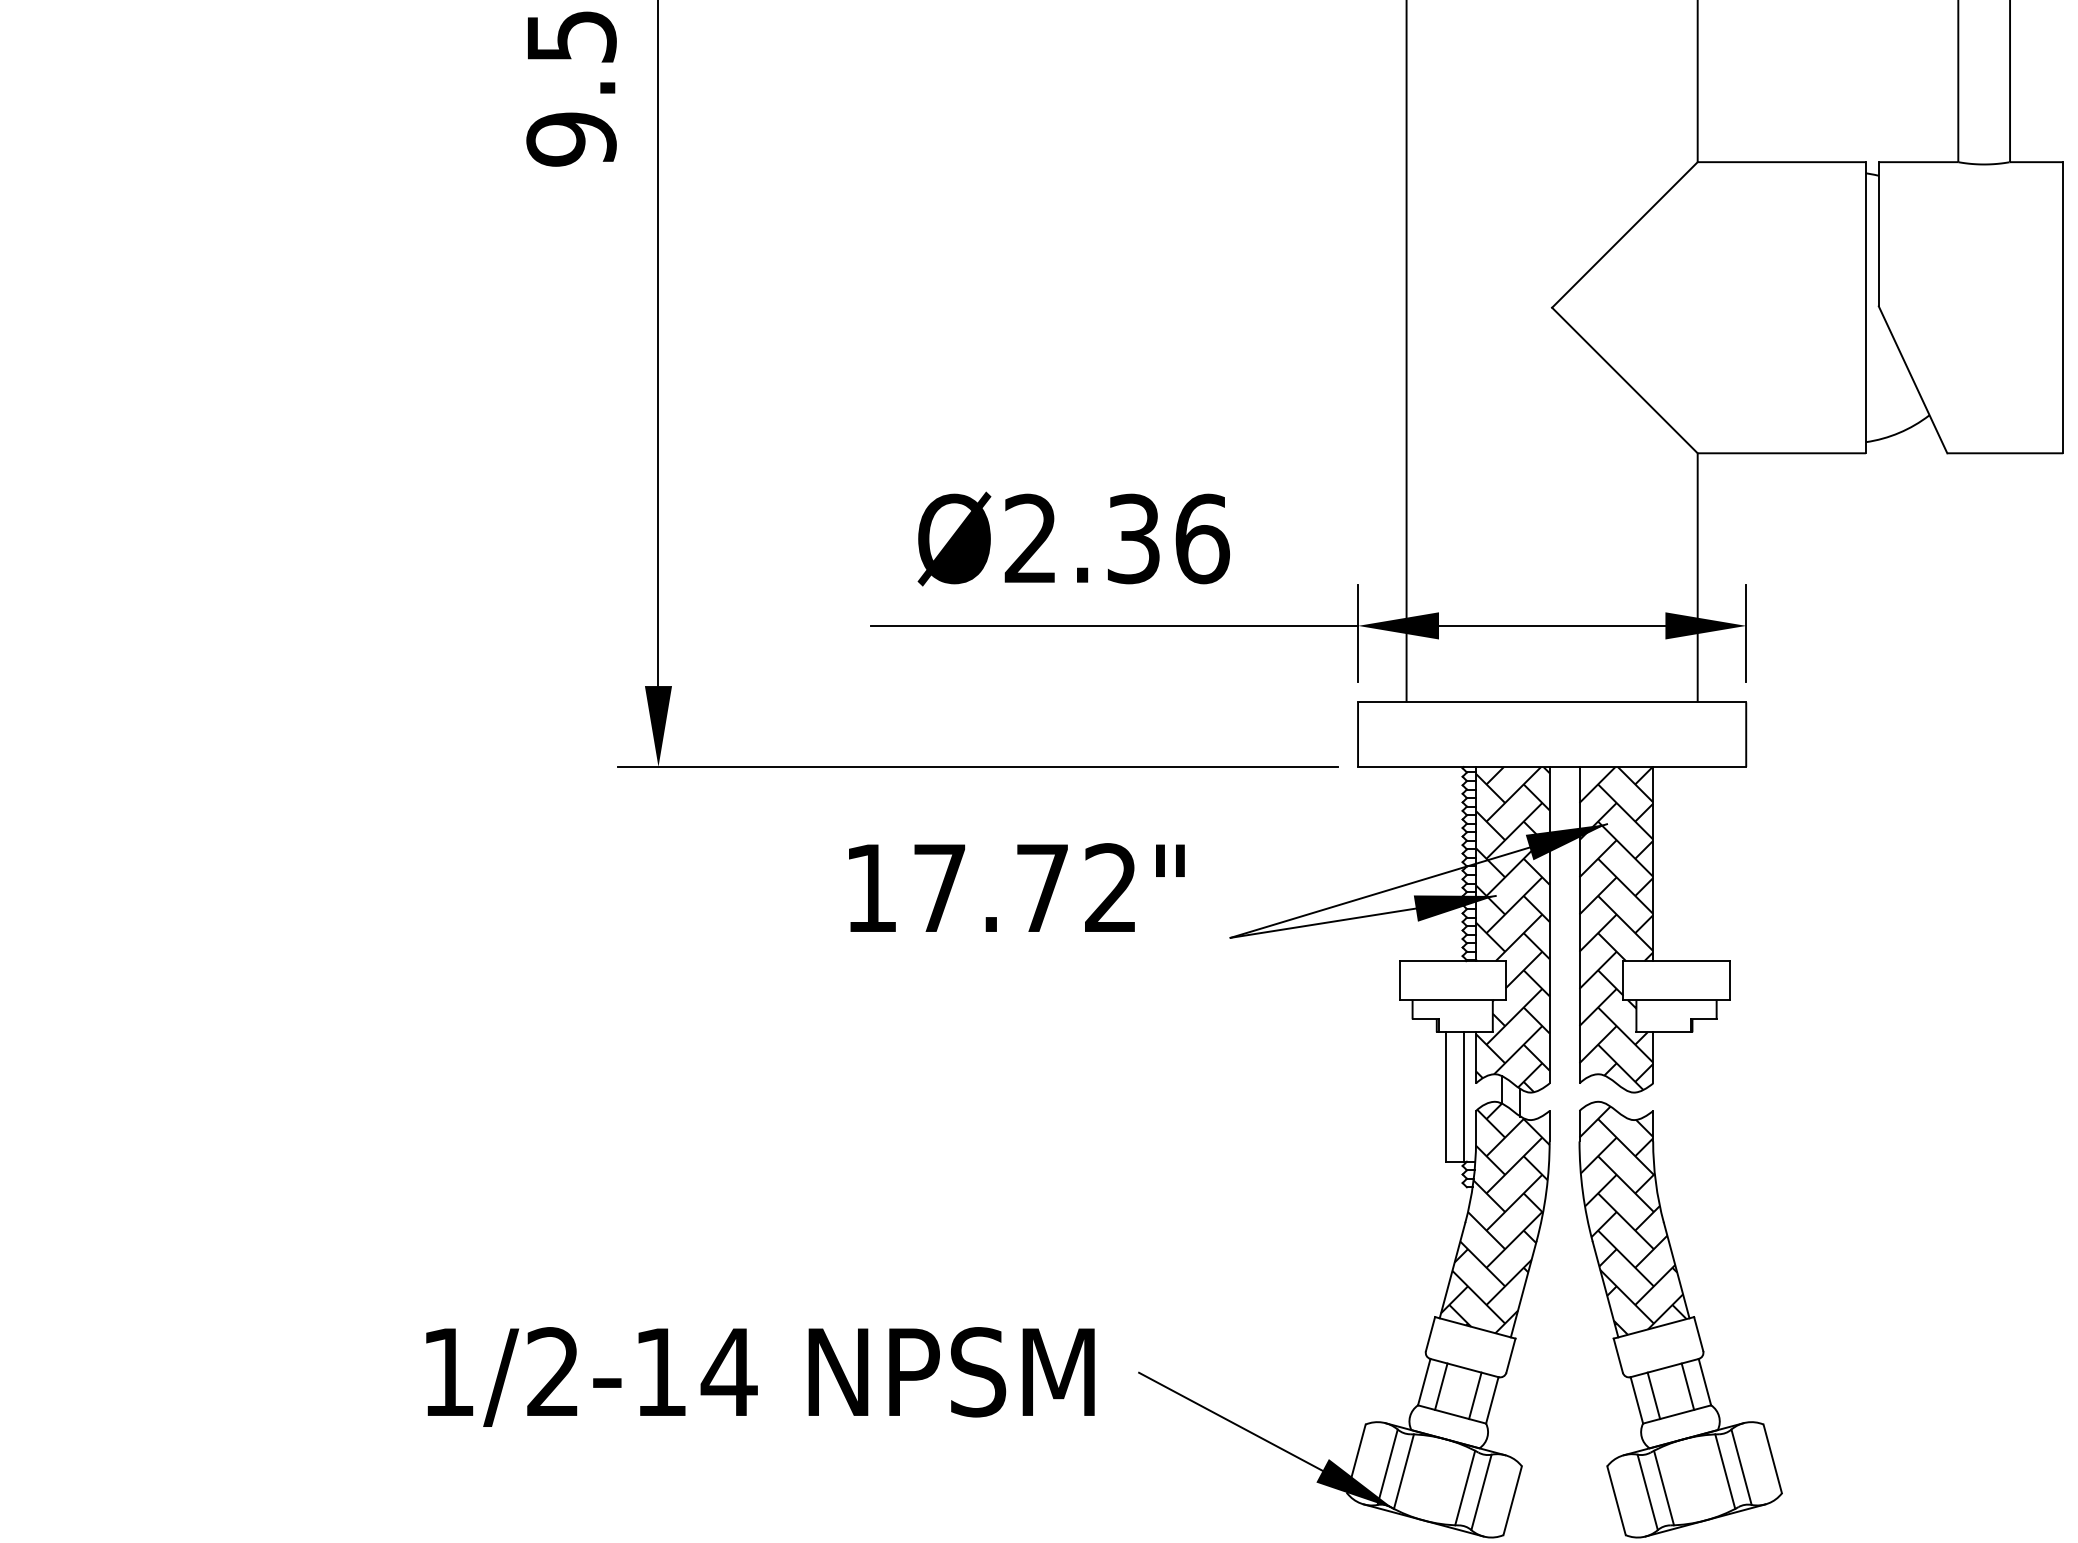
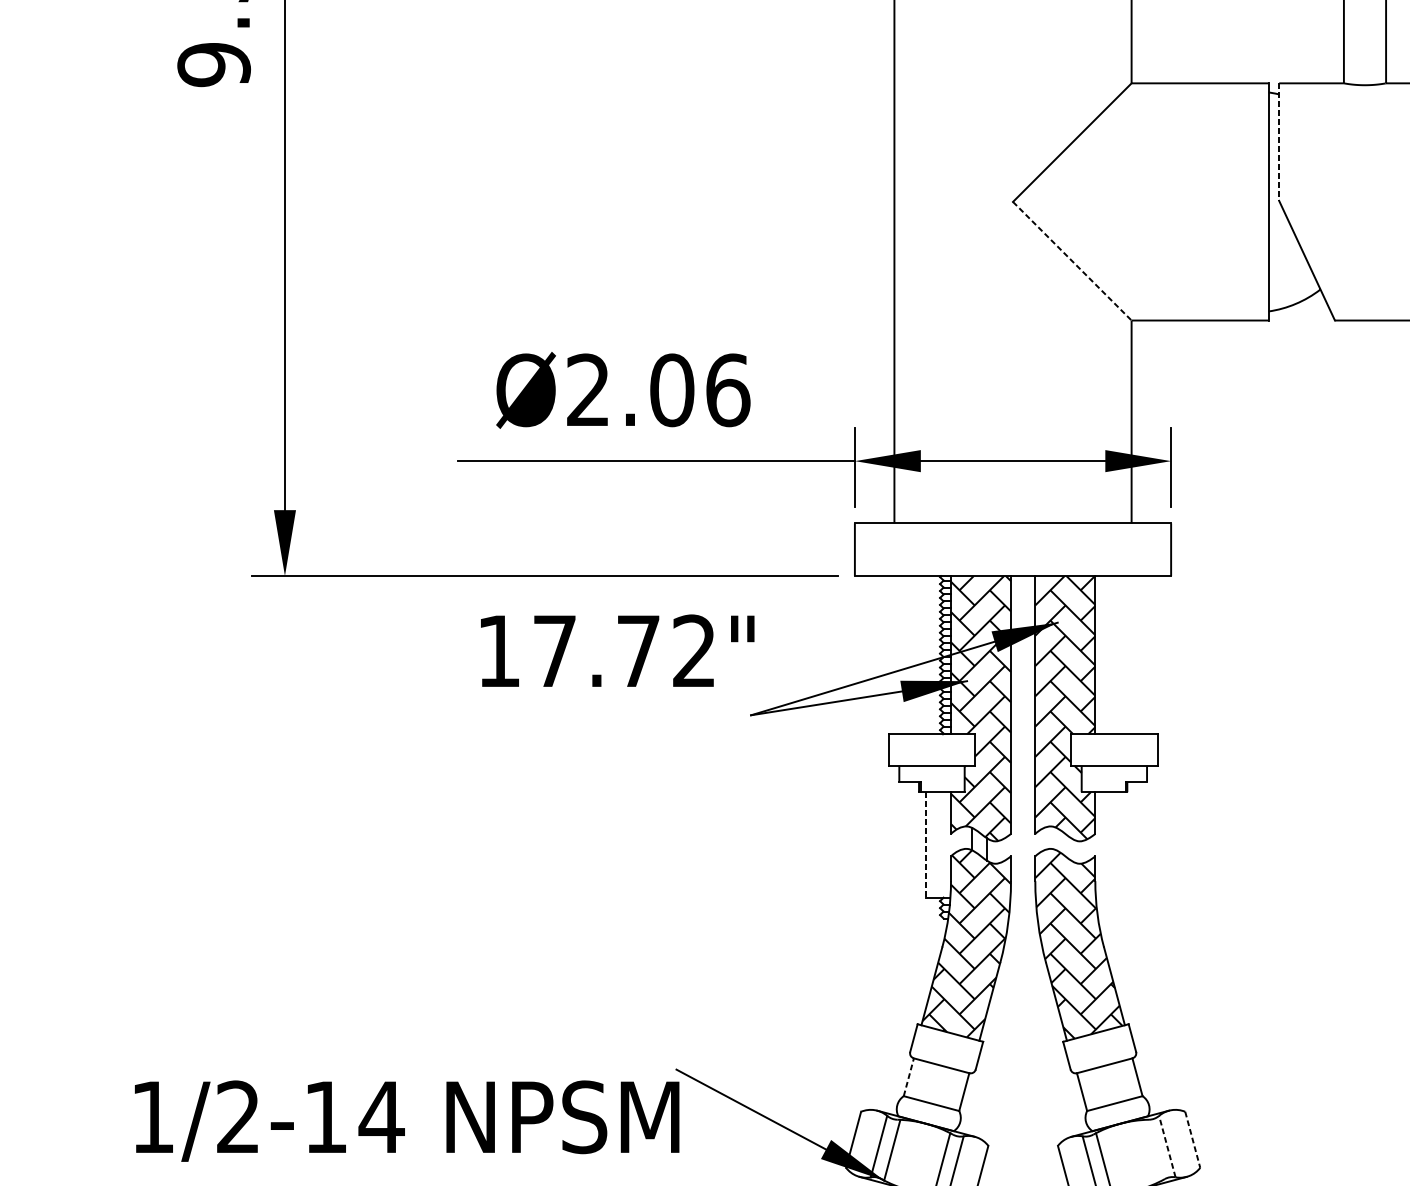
line: (1878, 234) -> (1278, 142), solid -> dashed
line: (1624, 380) -> (1071, 261), solid -> dashed
text: (1133, 538) -> (671, 389), Ø2.36 -> Ø2.06
text: (1016, 887) -> (617, 650), moved
line: (1445, 1096) -> (926, 844), solid -> dashed
line: (1464, 1096) -> (941, 844), removed
text: (760, 1376) -> (407, 1120), moved
line: (1424, 1381) -> (909, 1076), solid -> dashed
line: (1441, 1386) -> (922, 1080), removed
line: (1687, 1386) -> (1123, 1080), removed
line: (1475, 1395) -> (950, 1088), removed
line: (1653, 1395) -> (1095, 1088), removed
line: (1772, 1458) -> (1192, 1139), solid -> dashed
line: (1741, 1466) -> (1167, 1145), solid -> dashed
line: (1725, 1471) -> (1154, 1150), removed

